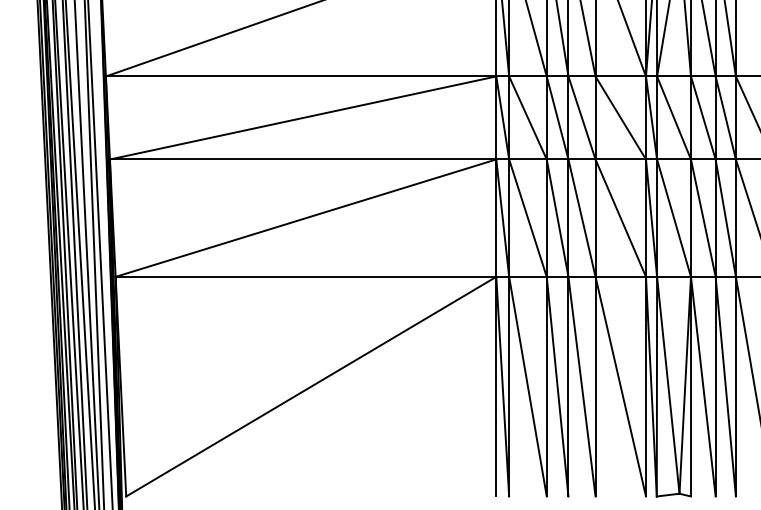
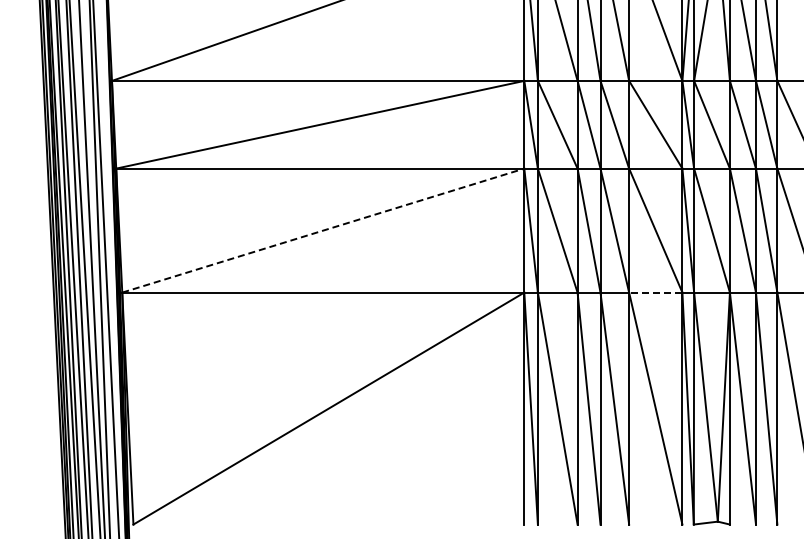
line: (306, 218) -> (323, 230), solid -> dashed
line: (620, 276) -> (655, 292), solid -> dashed

